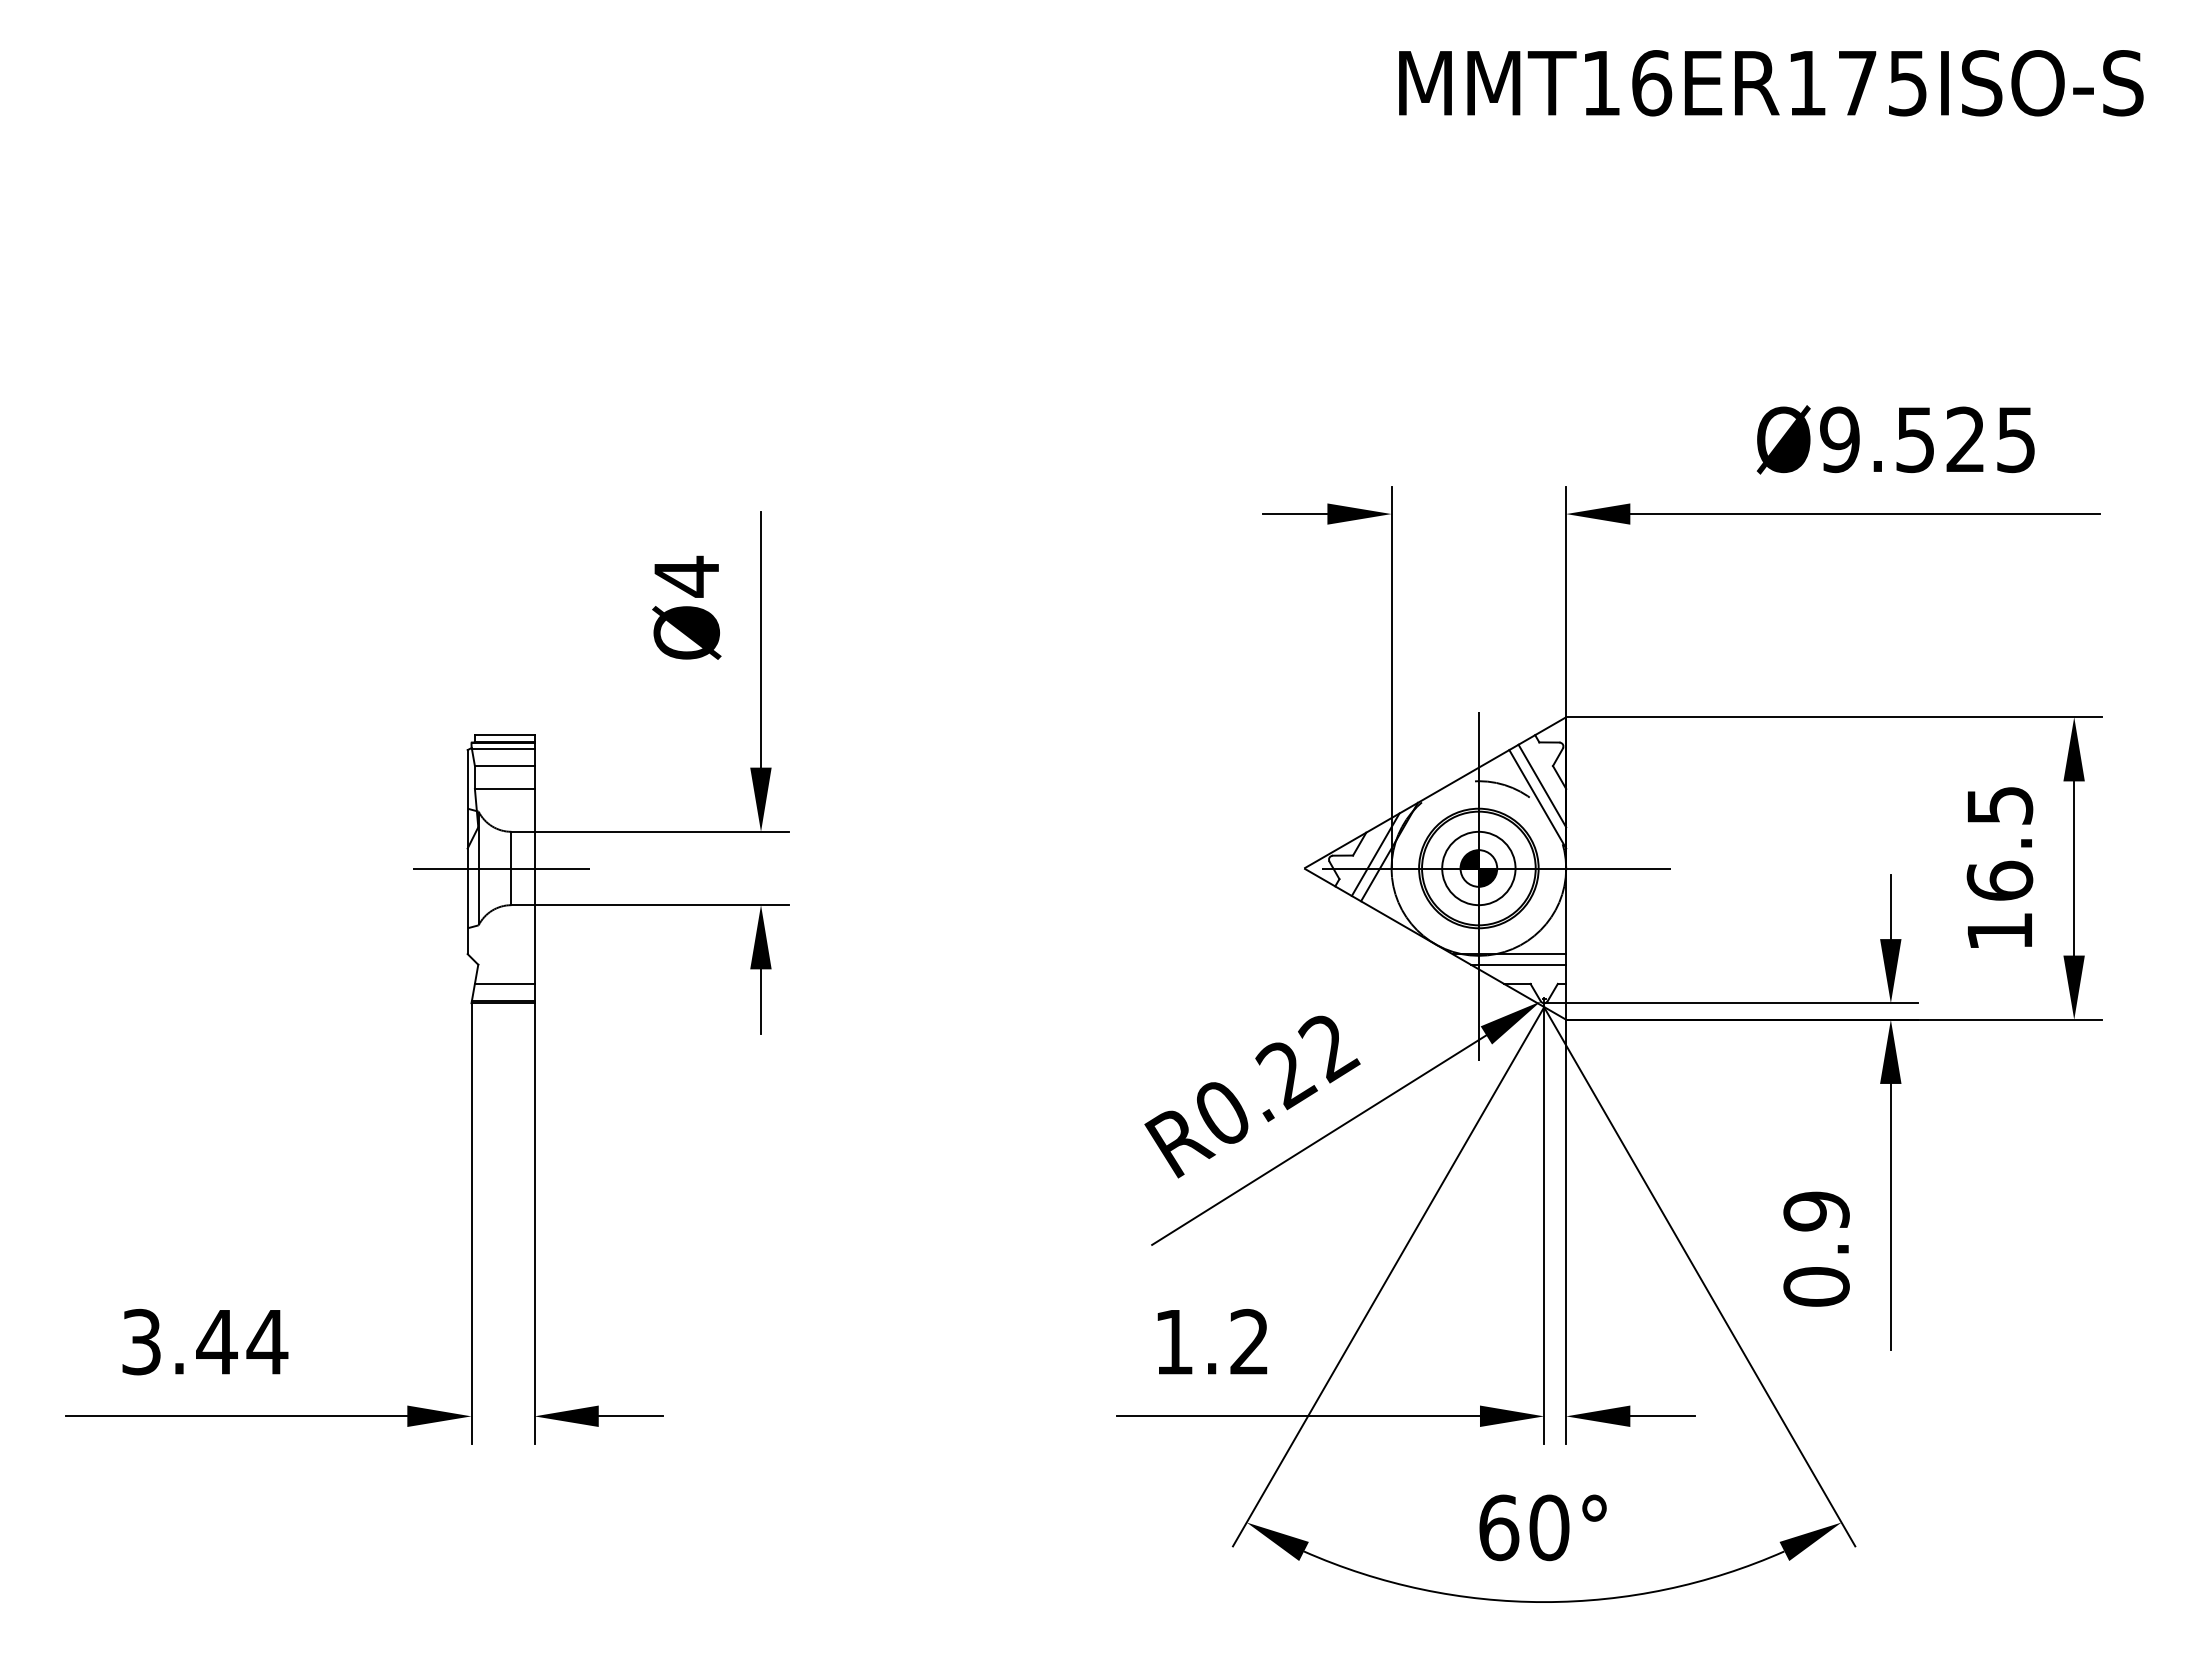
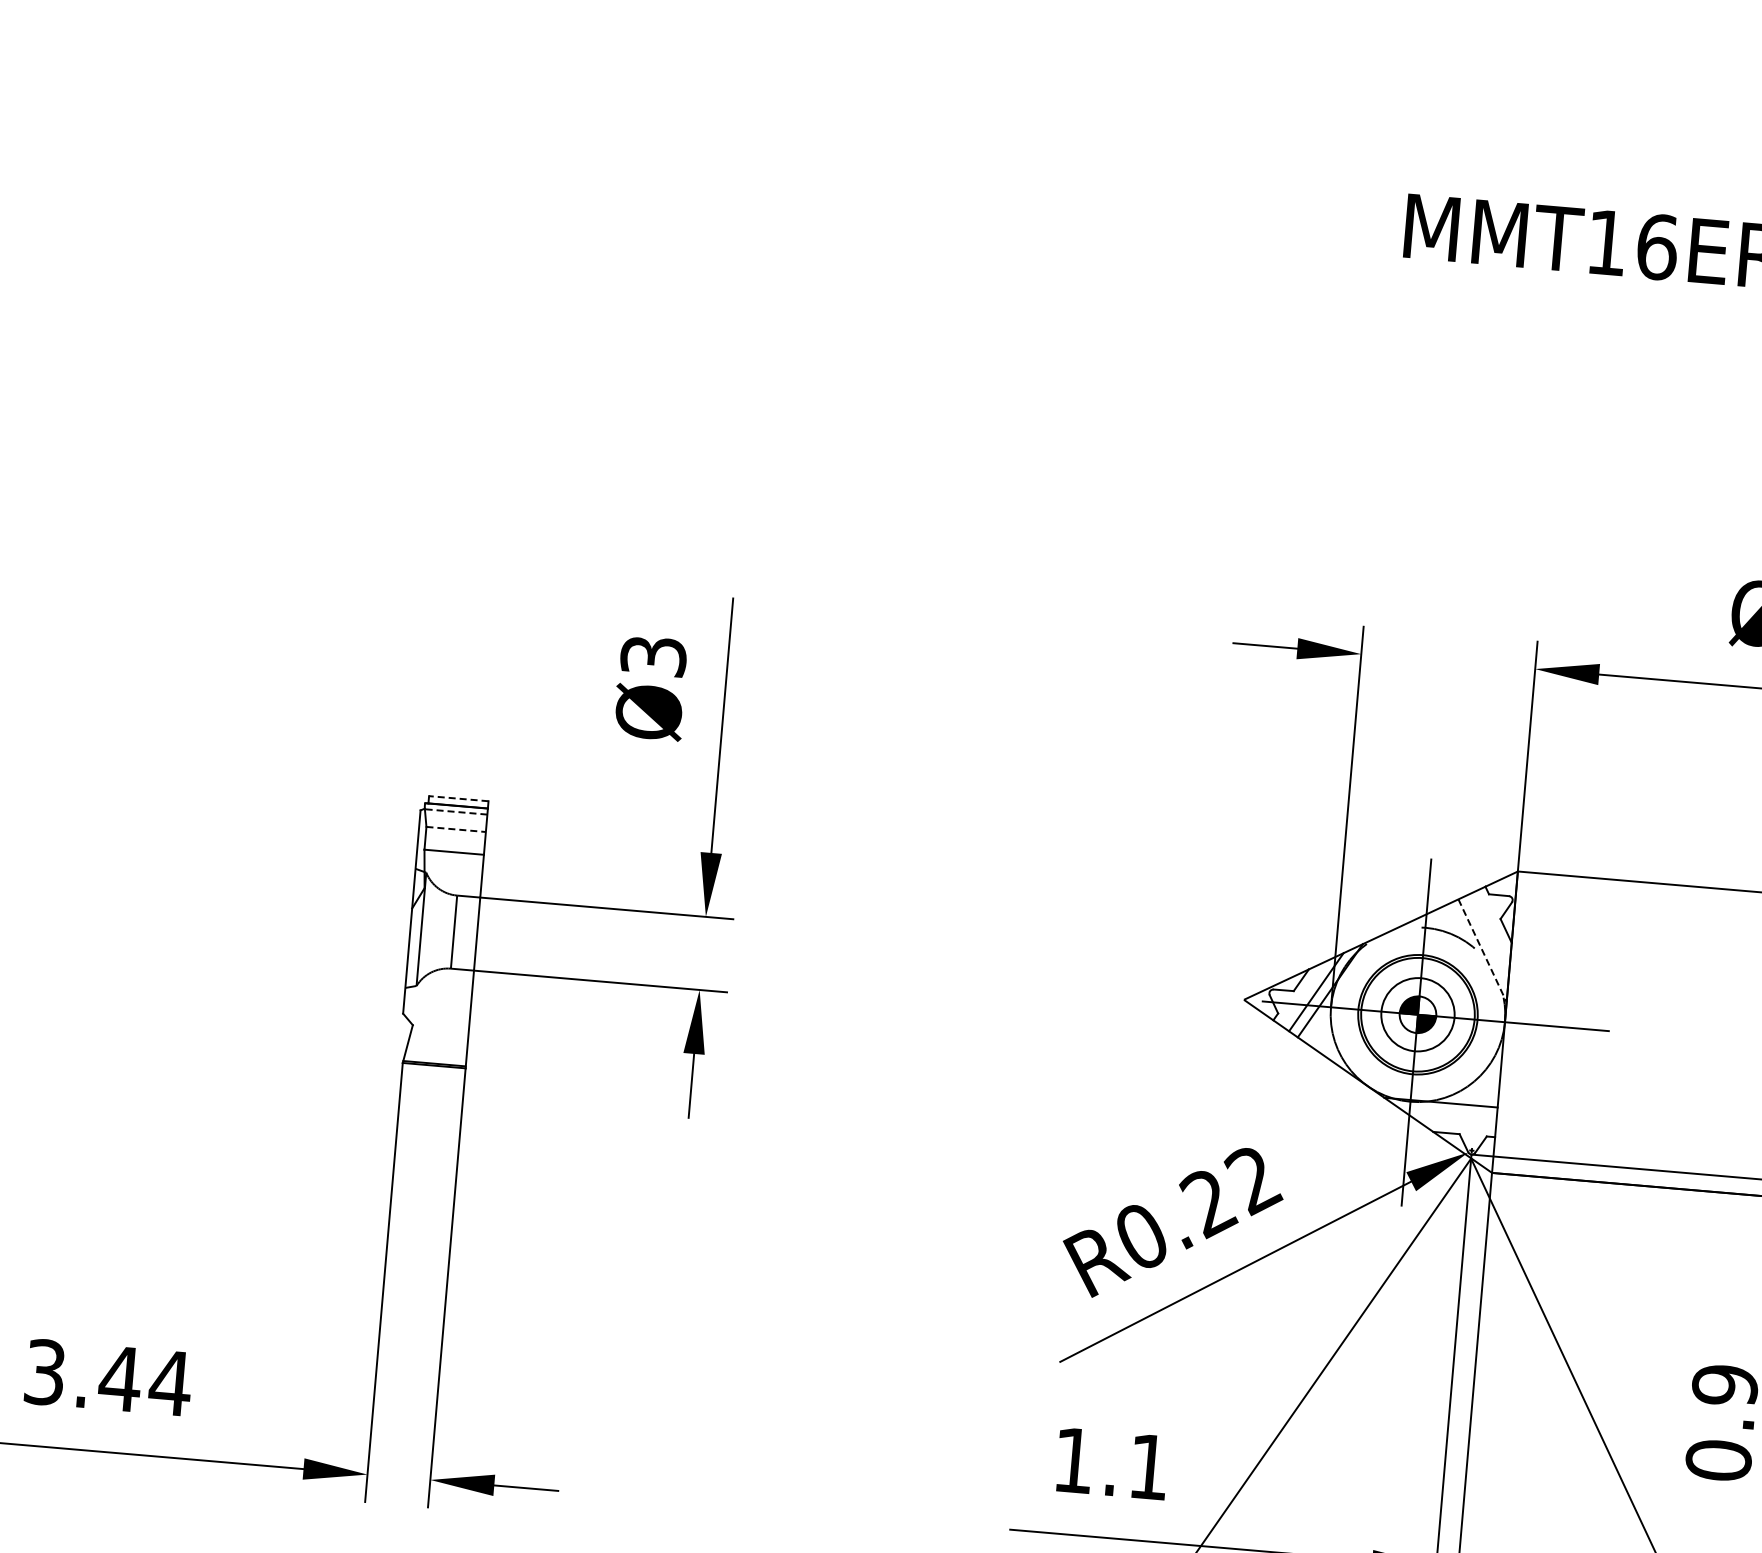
text: (686, 576) -> (653, 656), Ø4 -> Ø3
line: (504, 735) -> (458, 799), solid -> dashed
line: (502, 748) -> (455, 811), solid -> dashed
line: (504, 766) -> (455, 829), solid -> dashed
line: (1542, 785) -> (1488, 937), removed
line: (1537, 799) -> (1482, 951), solid -> dashed
line: (500, 868) -> (443, 931), removed
line: (1518, 964) -> (1449, 1113), removed
line: (504, 983) -> (437, 1046), removed
text: (1248, 1341) -> (1148, 1466), 1.2 -> 1.1

